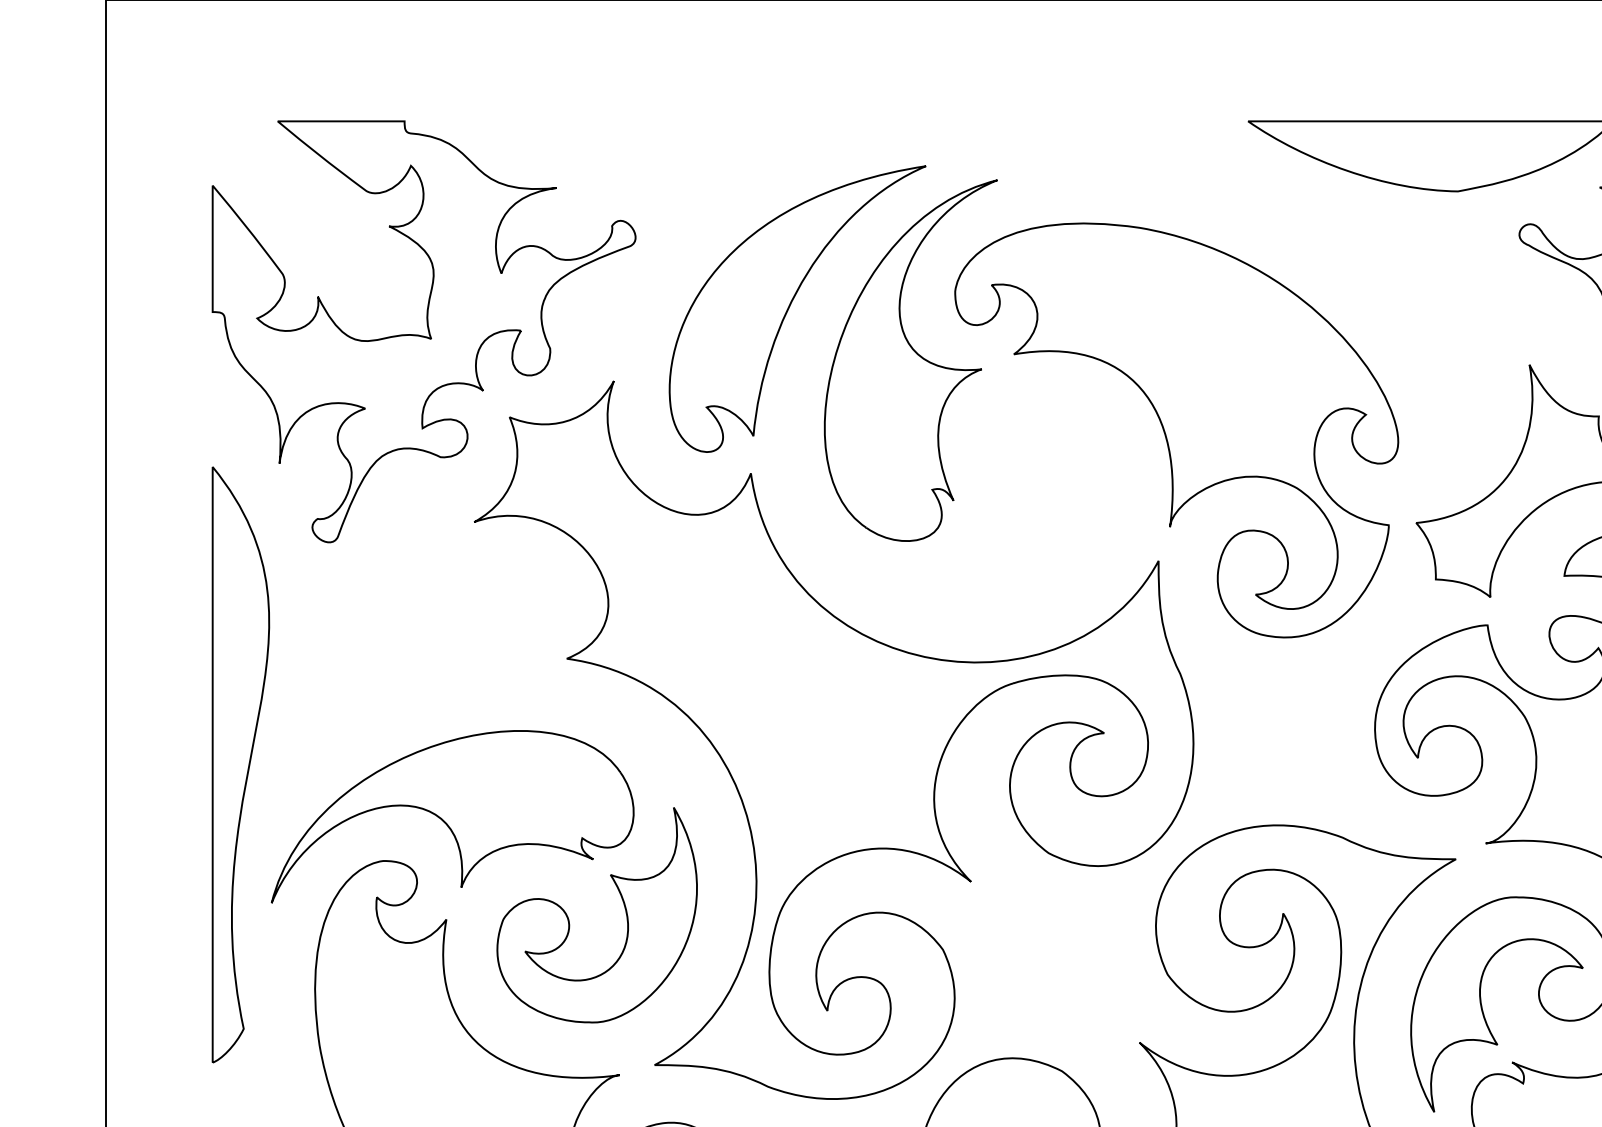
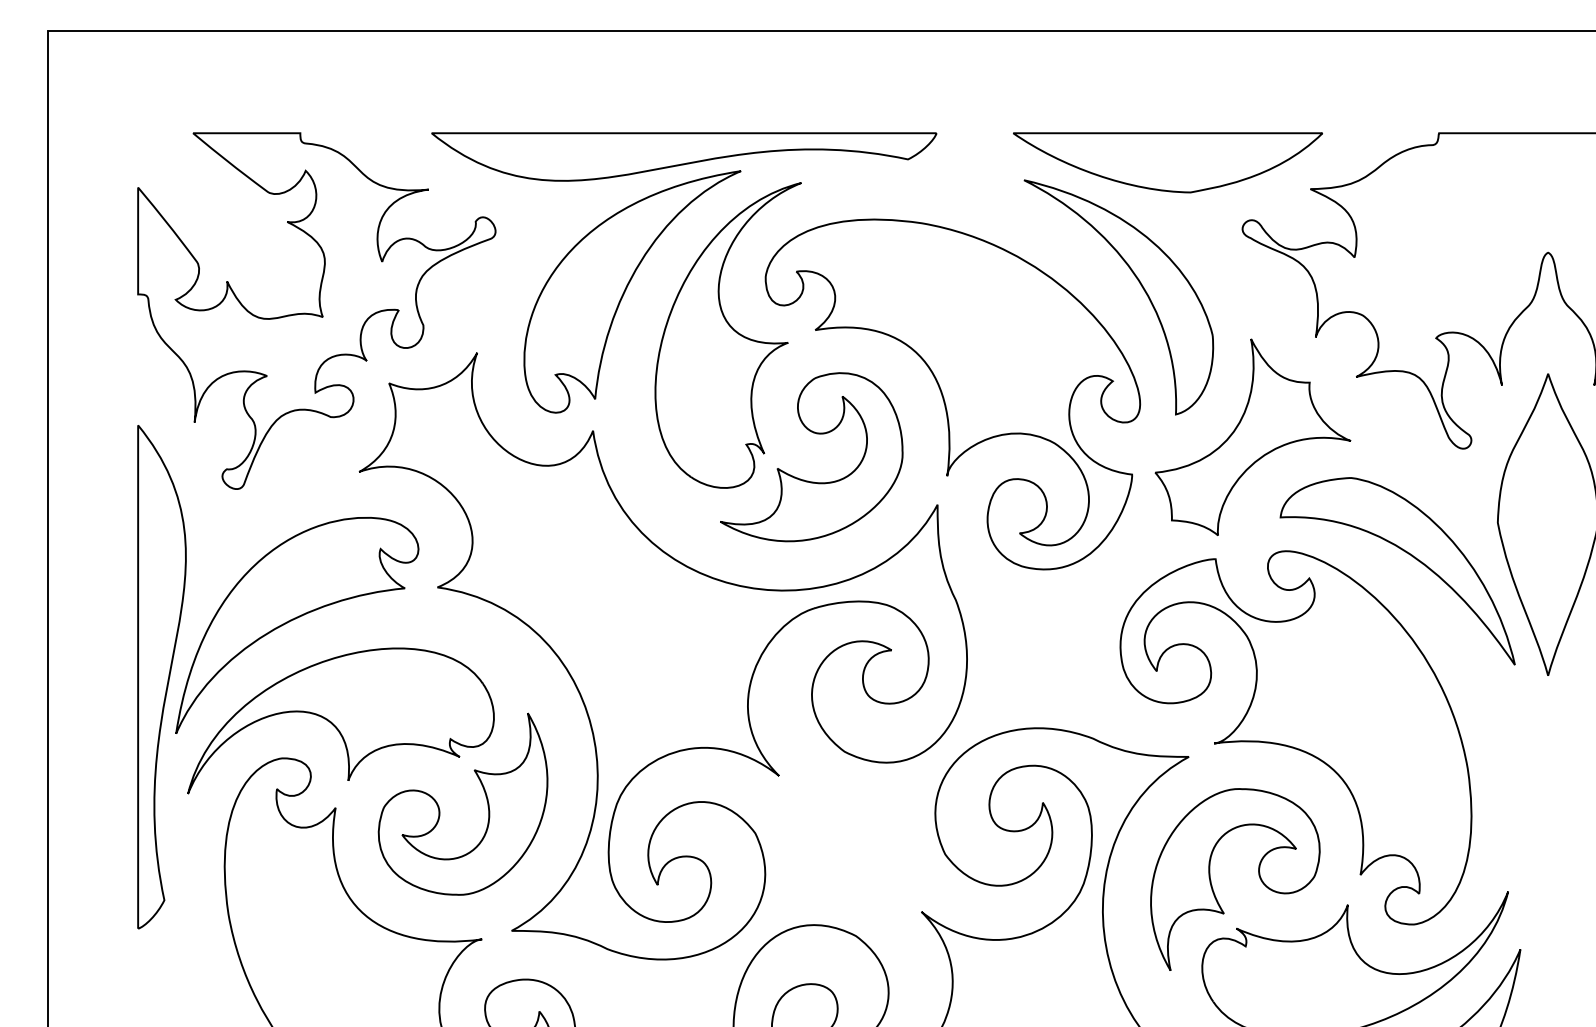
part: (859, 148) -> (684, 156), added
part: (1398, 301) -> (1140, 285), added
part: (1001, 531) -> (804, 479), added
part: (401, 702) -> (297, 624), added

